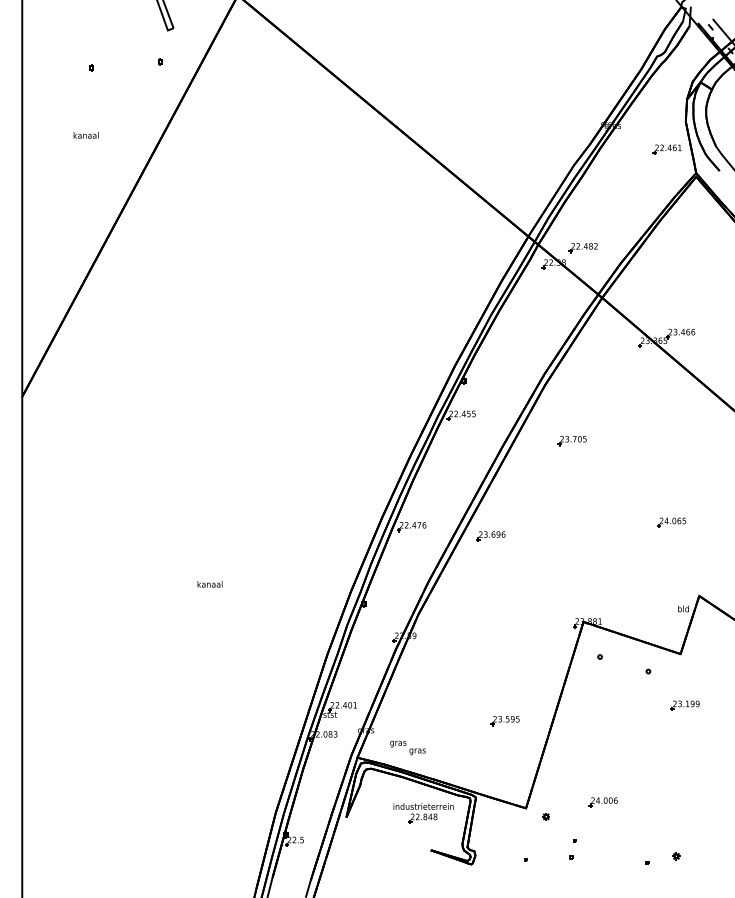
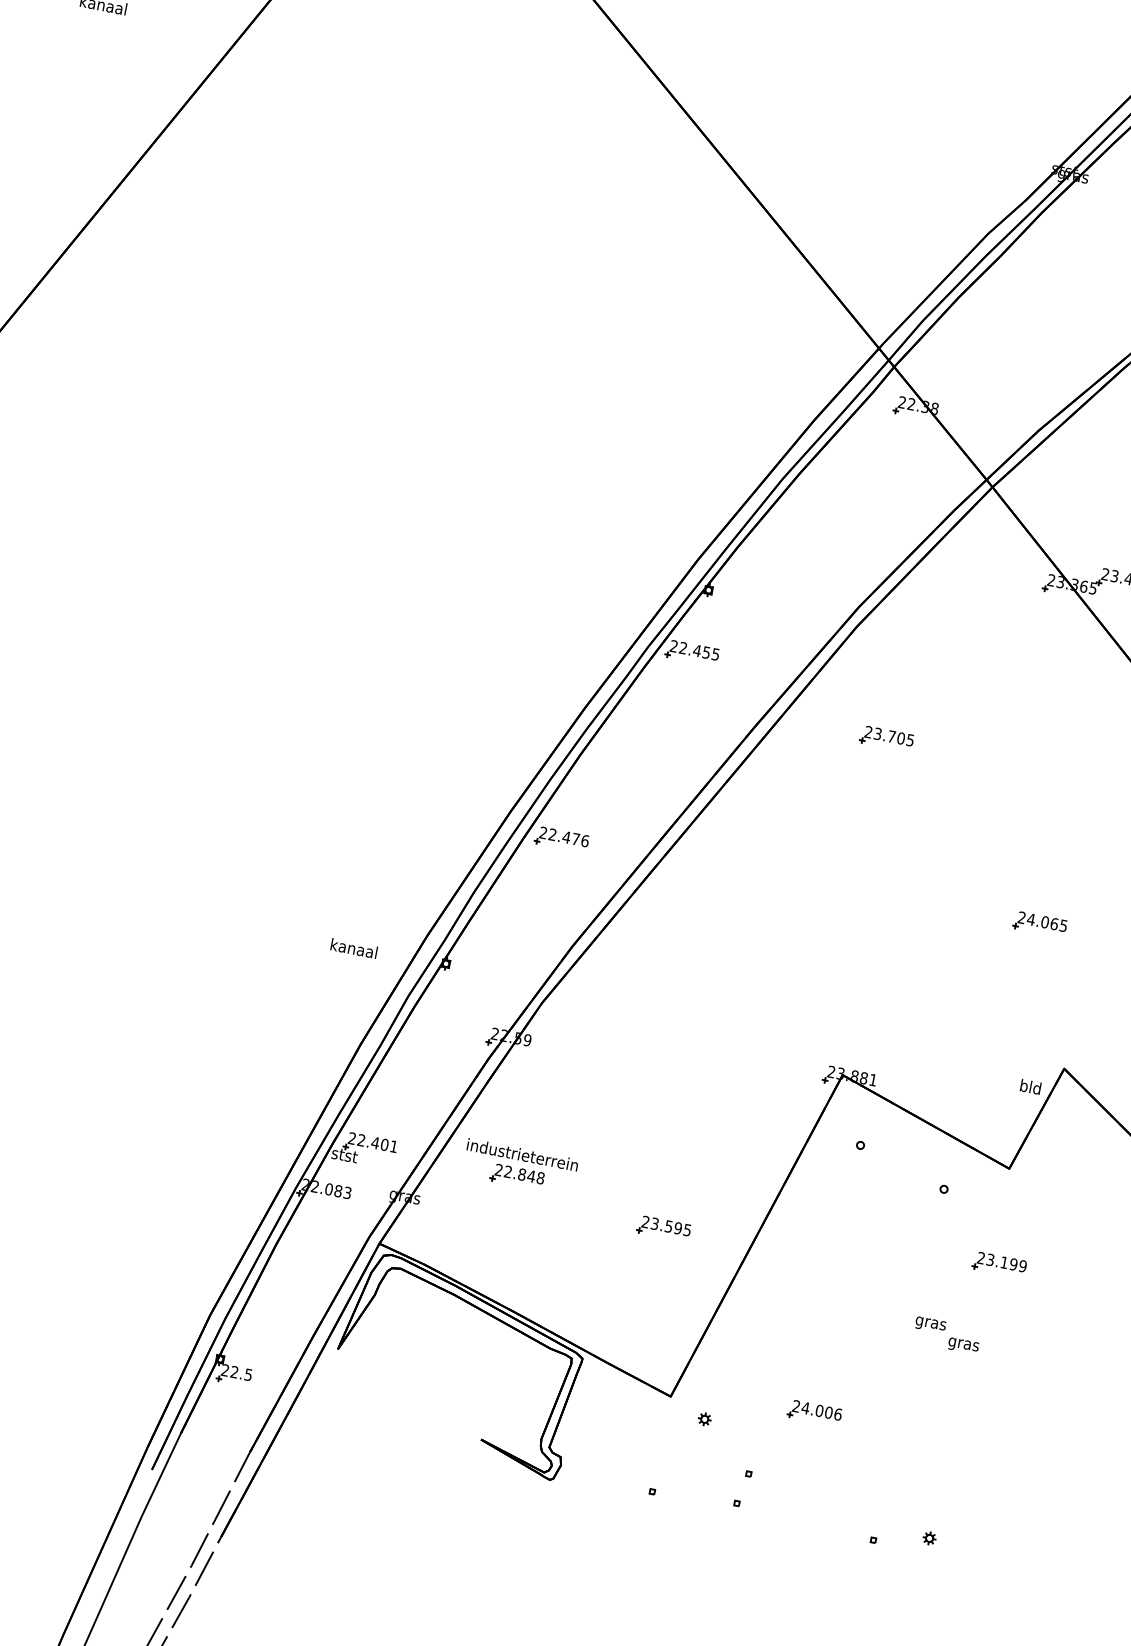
part: (582, 248) -> (973, 389), removed
part: (490, 536) -> (702, 885), removed
text: (209, 584) -> (353, 948), moved
text: (407, 747) -> (946, 1334), moved
part: (423, 813) -> (519, 1167), moved

